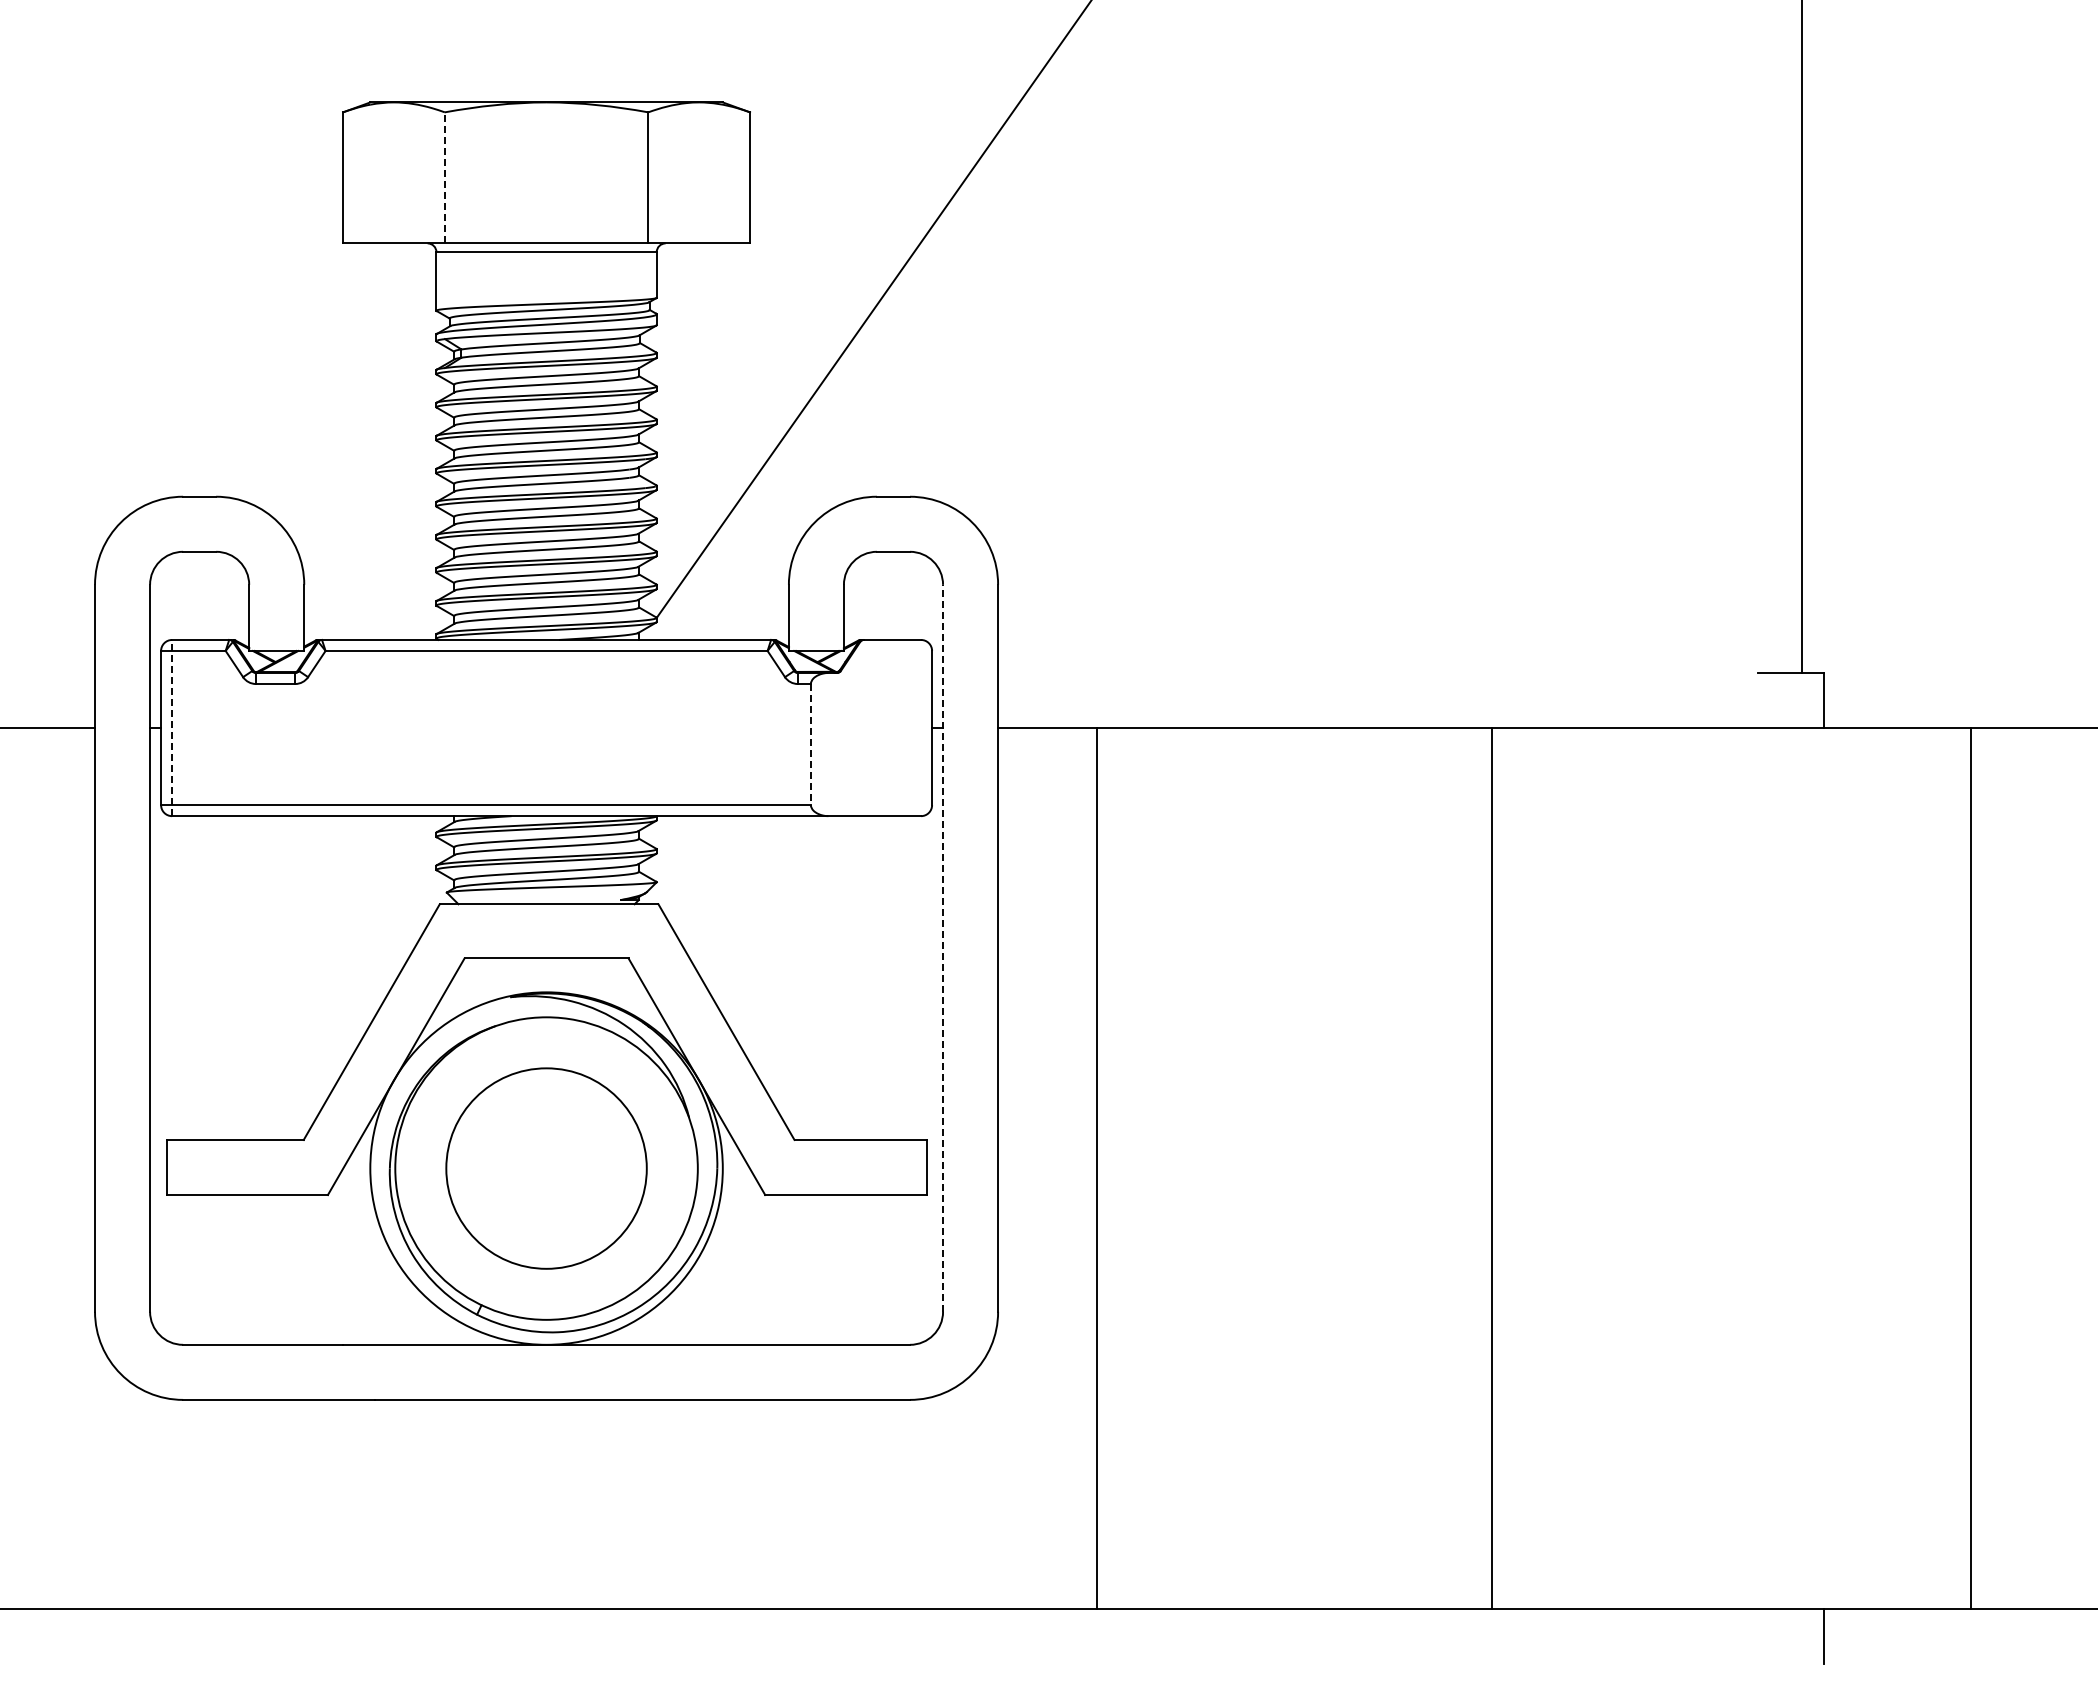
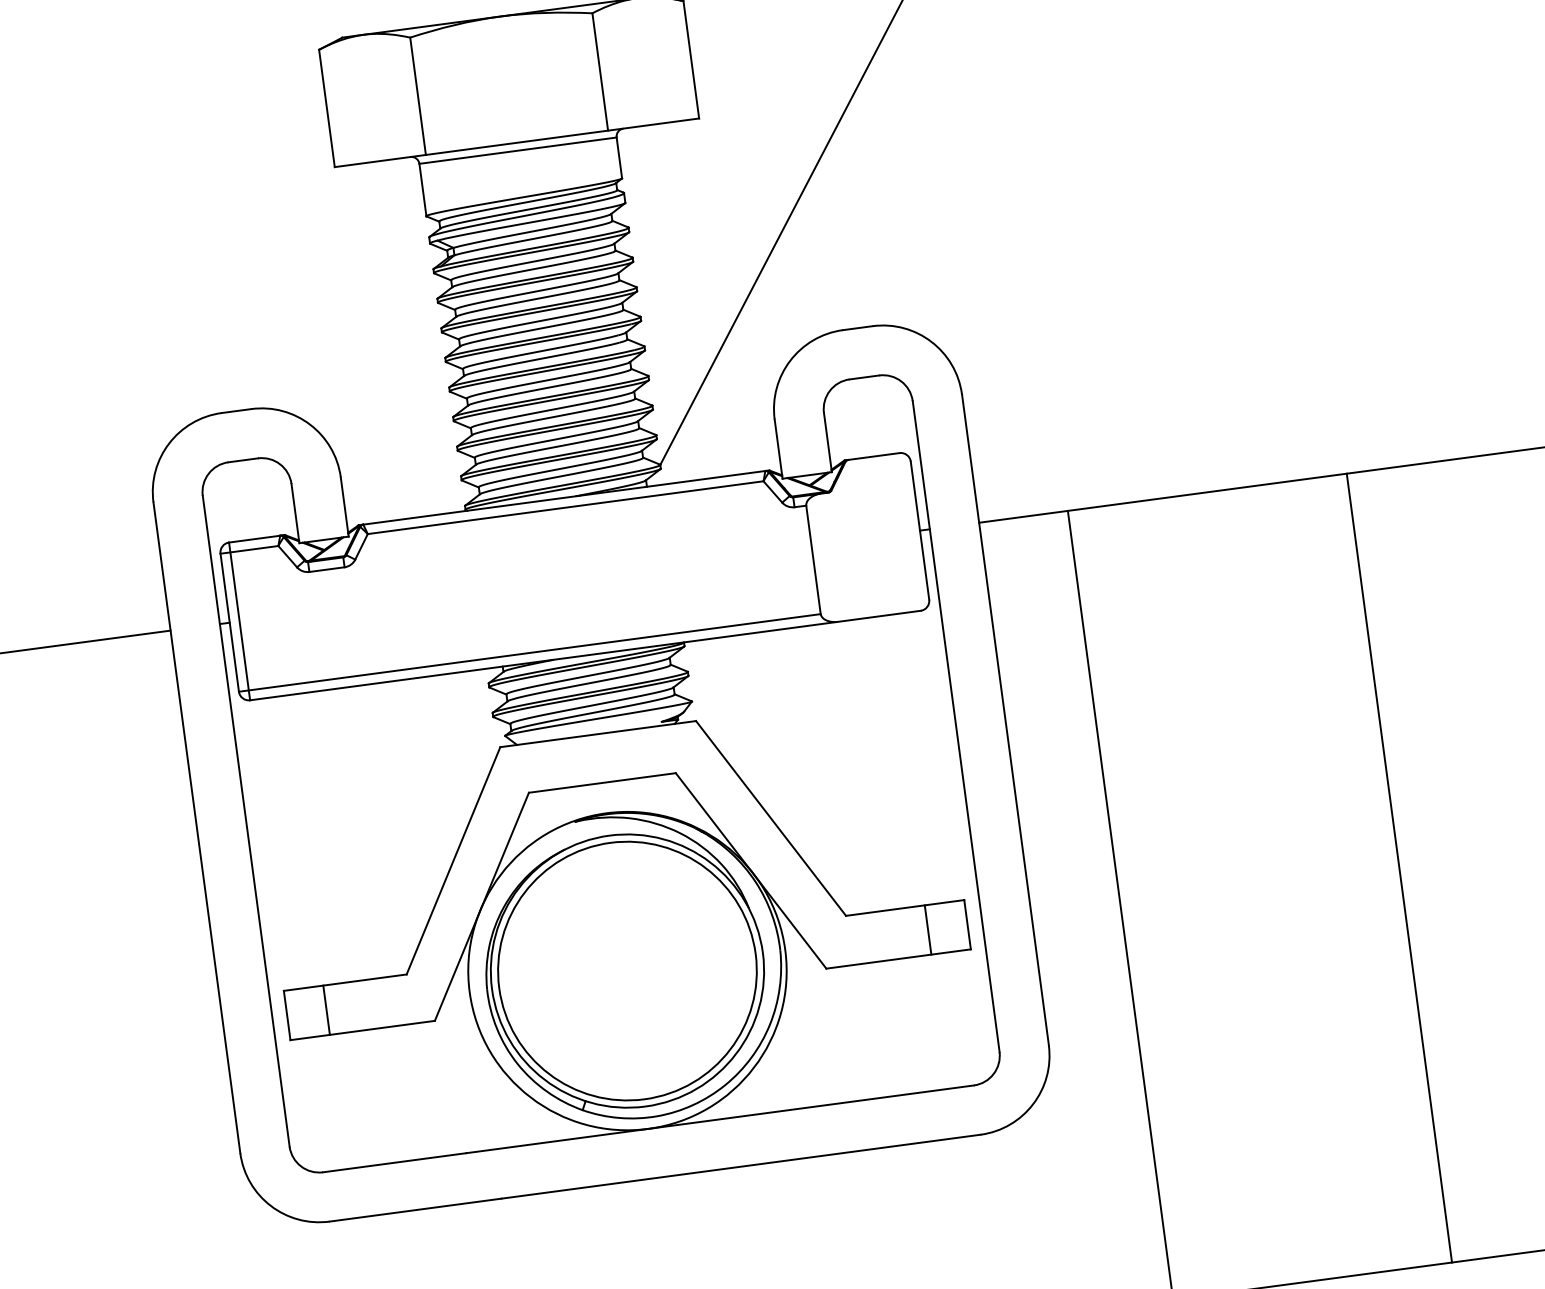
line: (444, 177) -> (417, 95), dashed -> solid
line: (172, 727) -> (239, 620), dashed -> solid
line: (810, 744) -> (813, 559), dashed -> solid
line: (943, 947) -> (956, 725), dashed -> solid
line: (210, 1167) -> (326, 1010), added
line: (882, 1167) -> (928, 929), added
circle: (546, 1168) -> (627, 971), size x1.43
line: (1491, 1168) -> (1399, 868), moved

